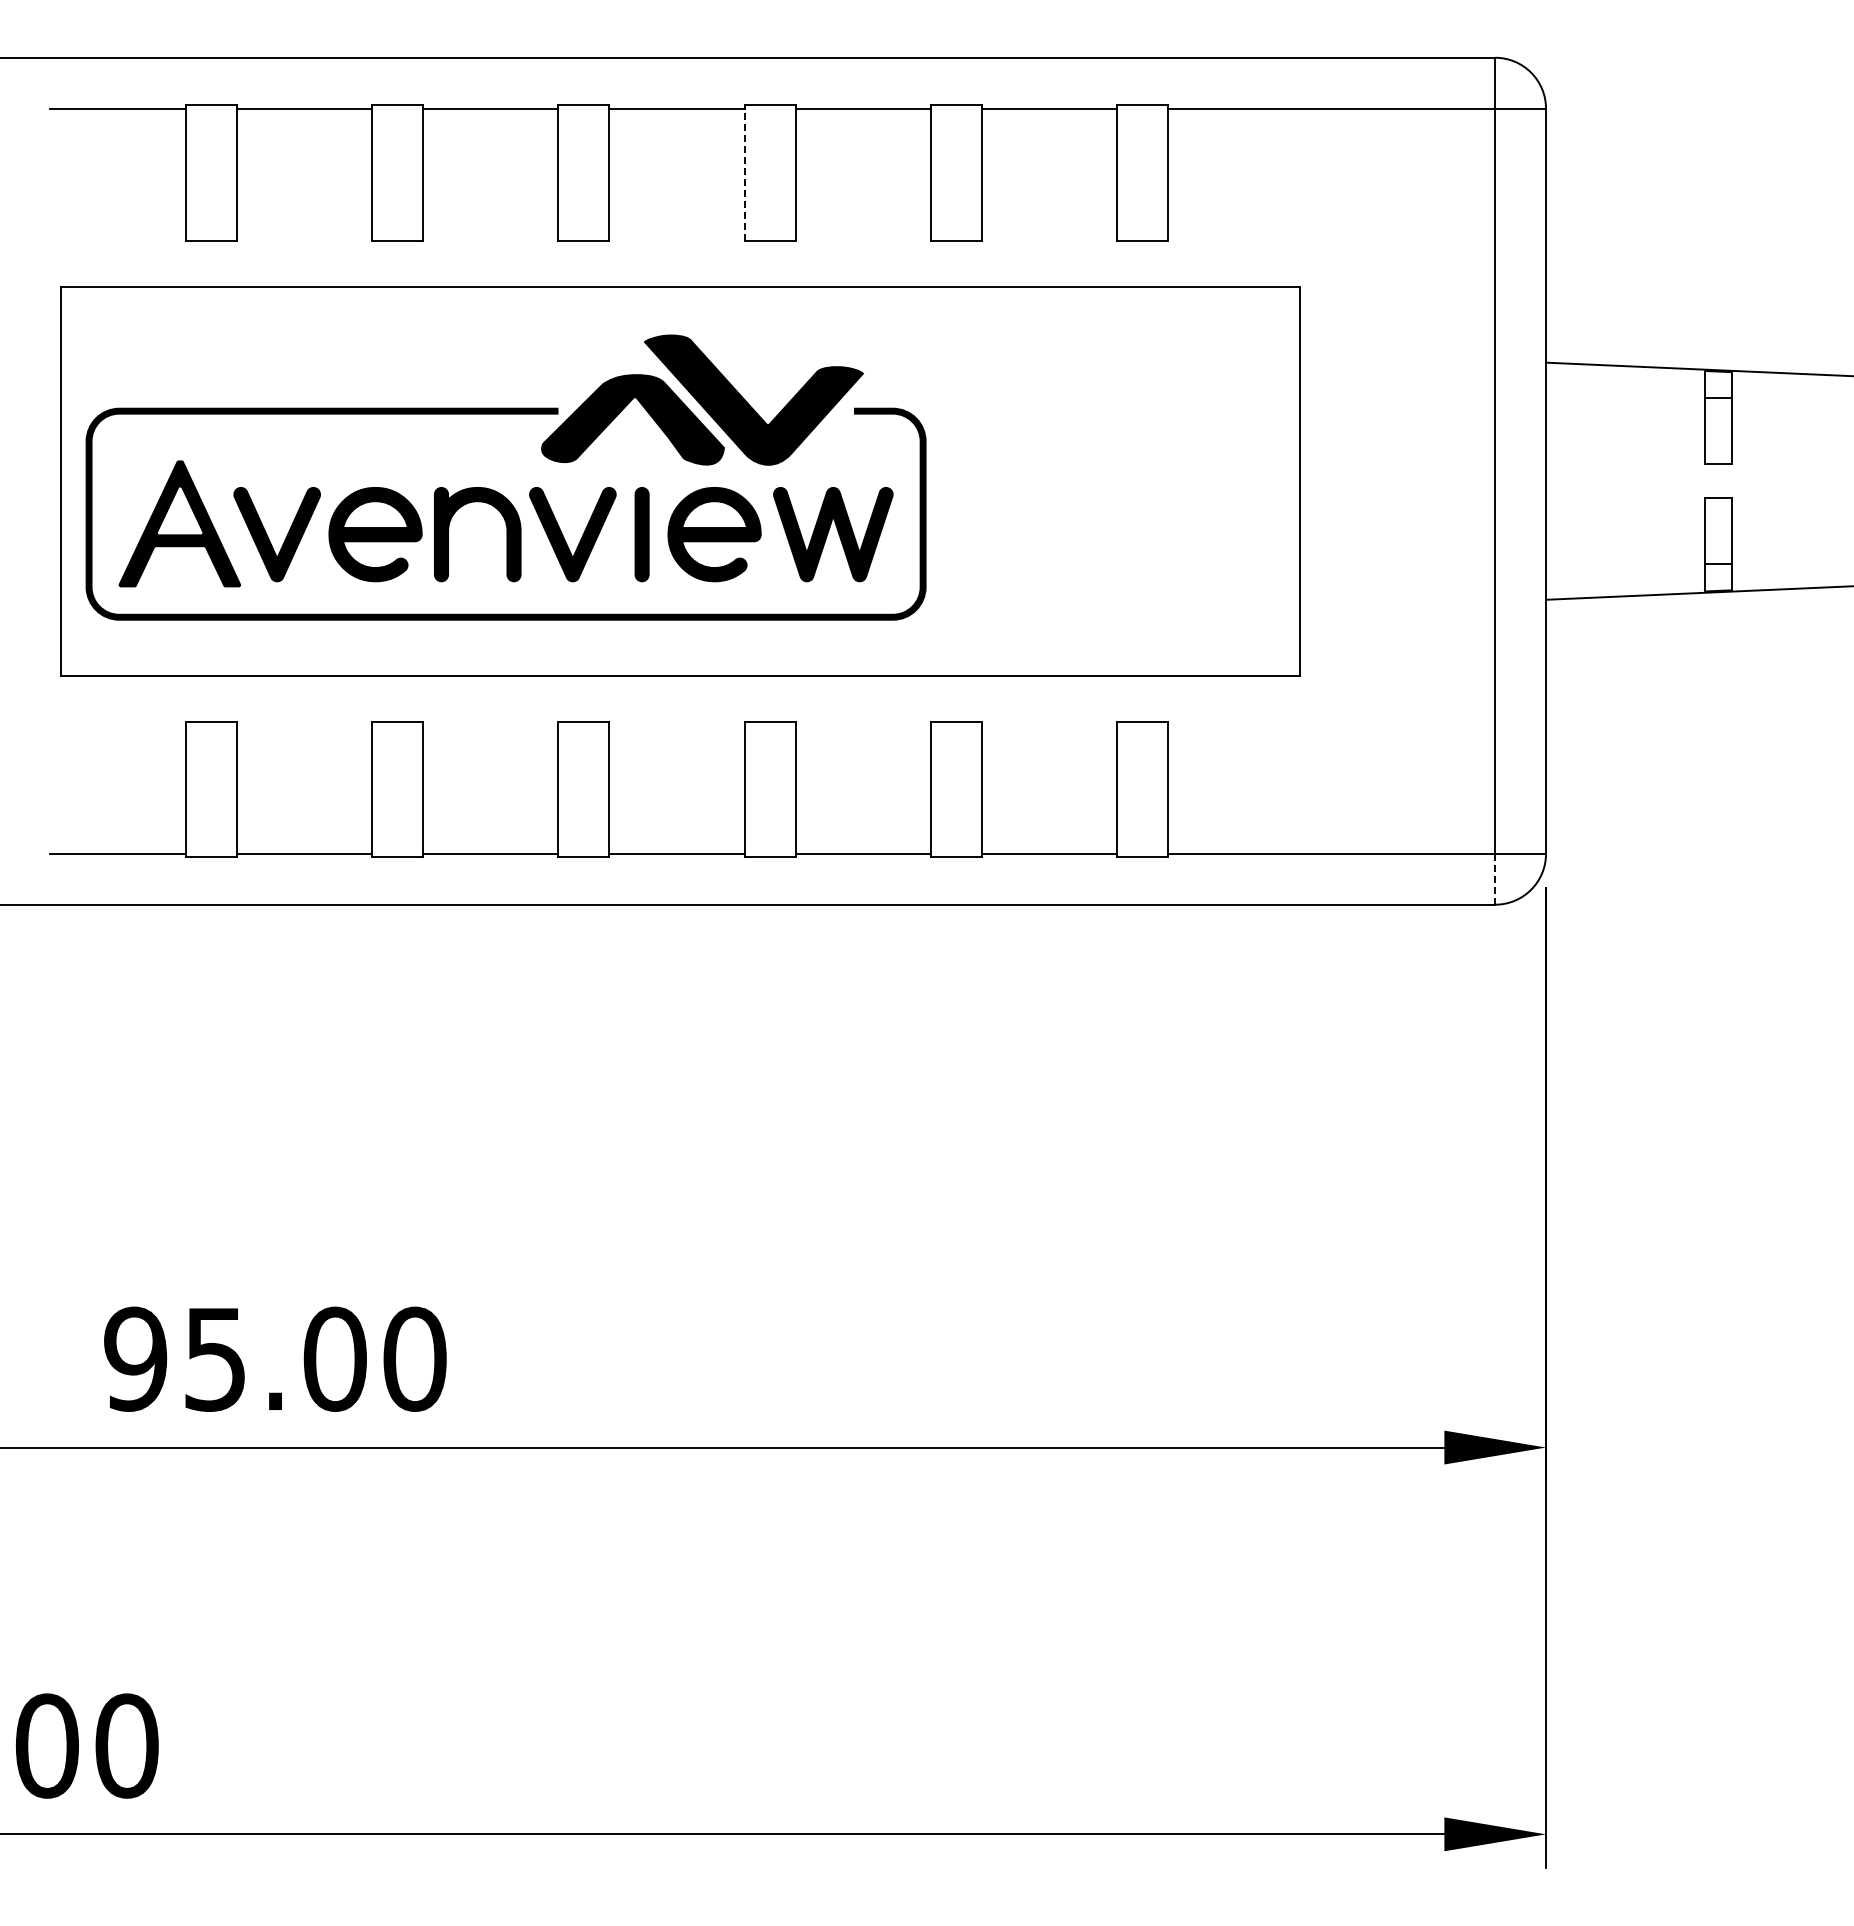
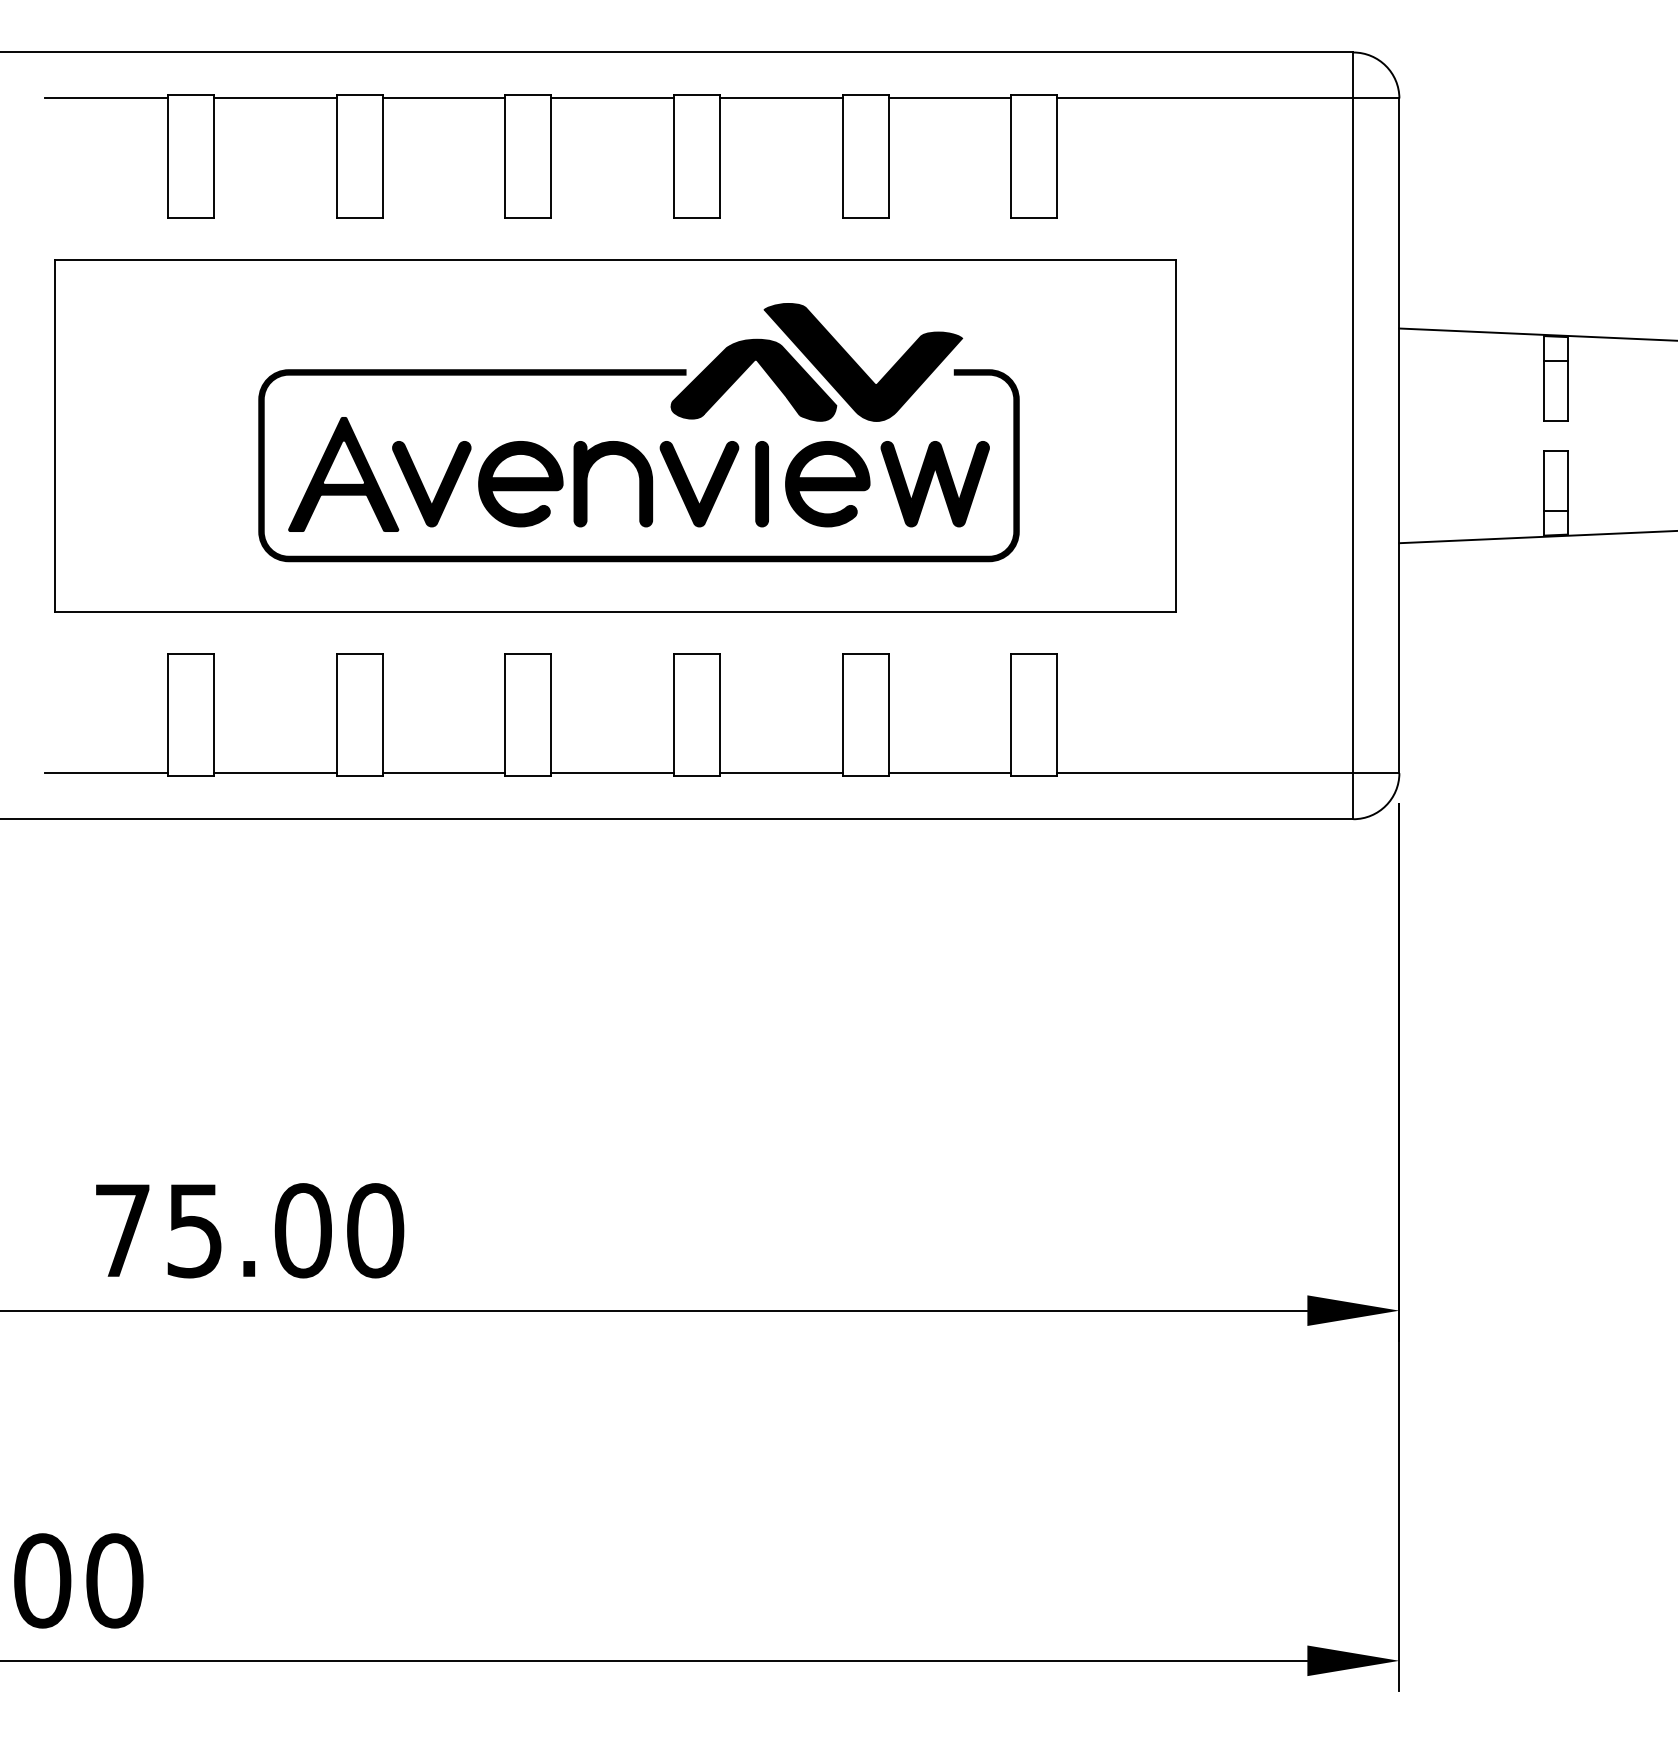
line: (744, 174) -> (673, 158), dashed -> solid
part: (497, 491) -> (631, 445), moved
line: (1495, 879) -> (1353, 796), dashed -> solid
text: (135, 1358) -> (122, 1230), 95.00 -> 75.00

